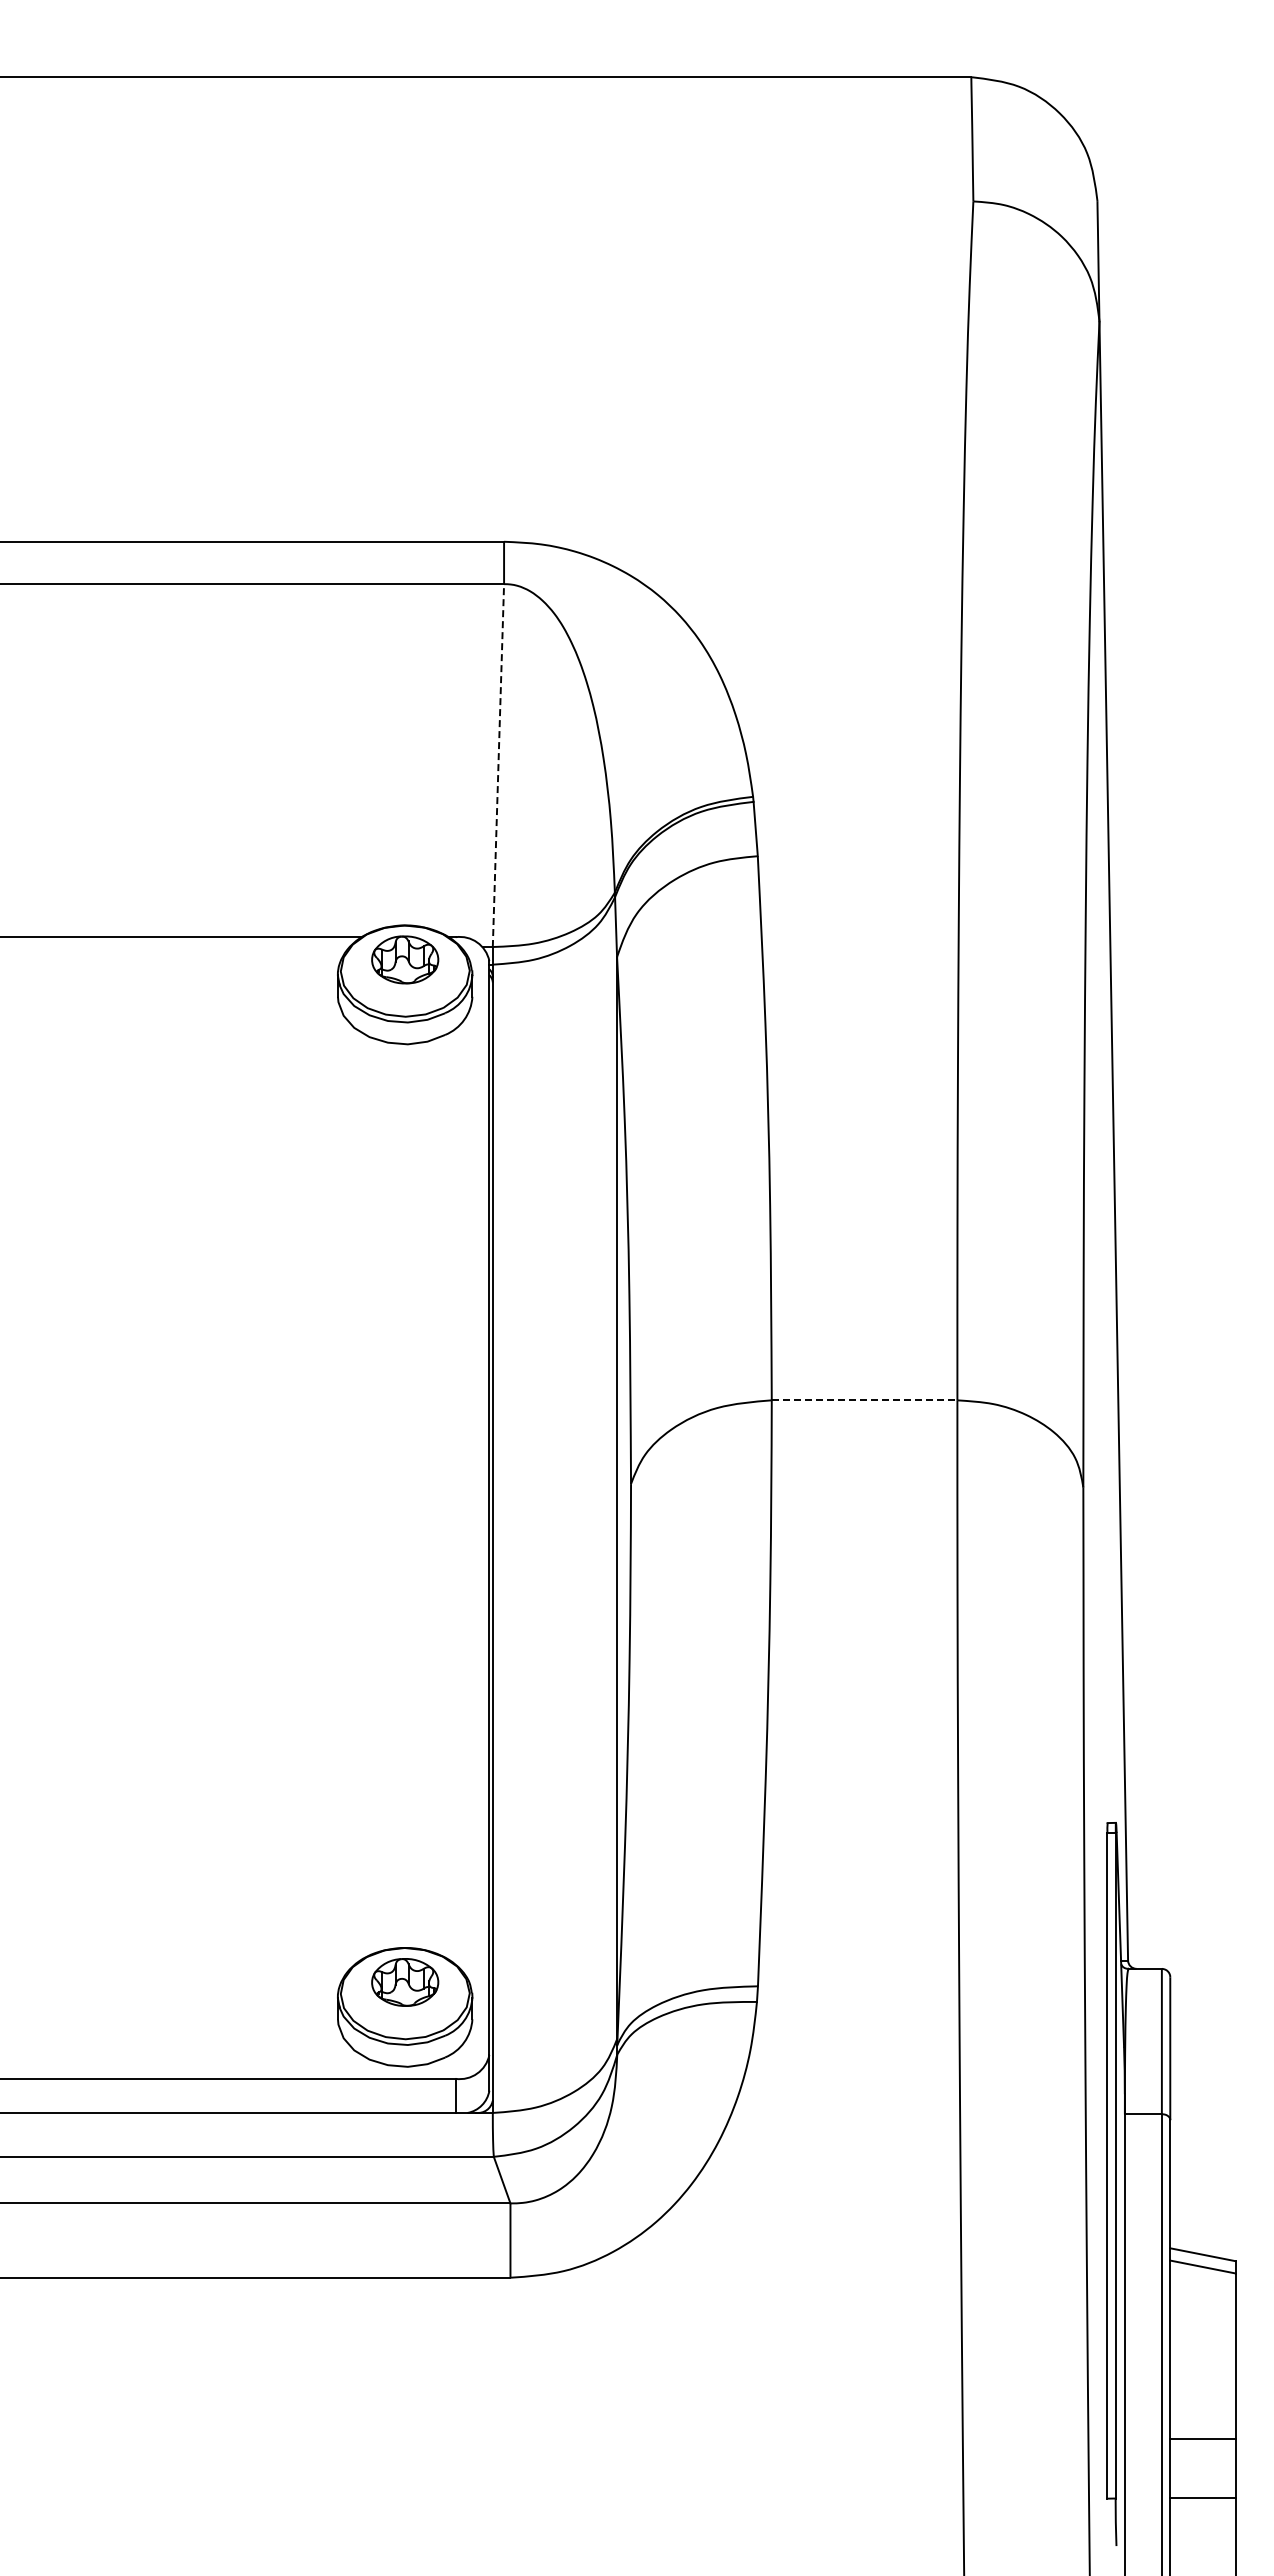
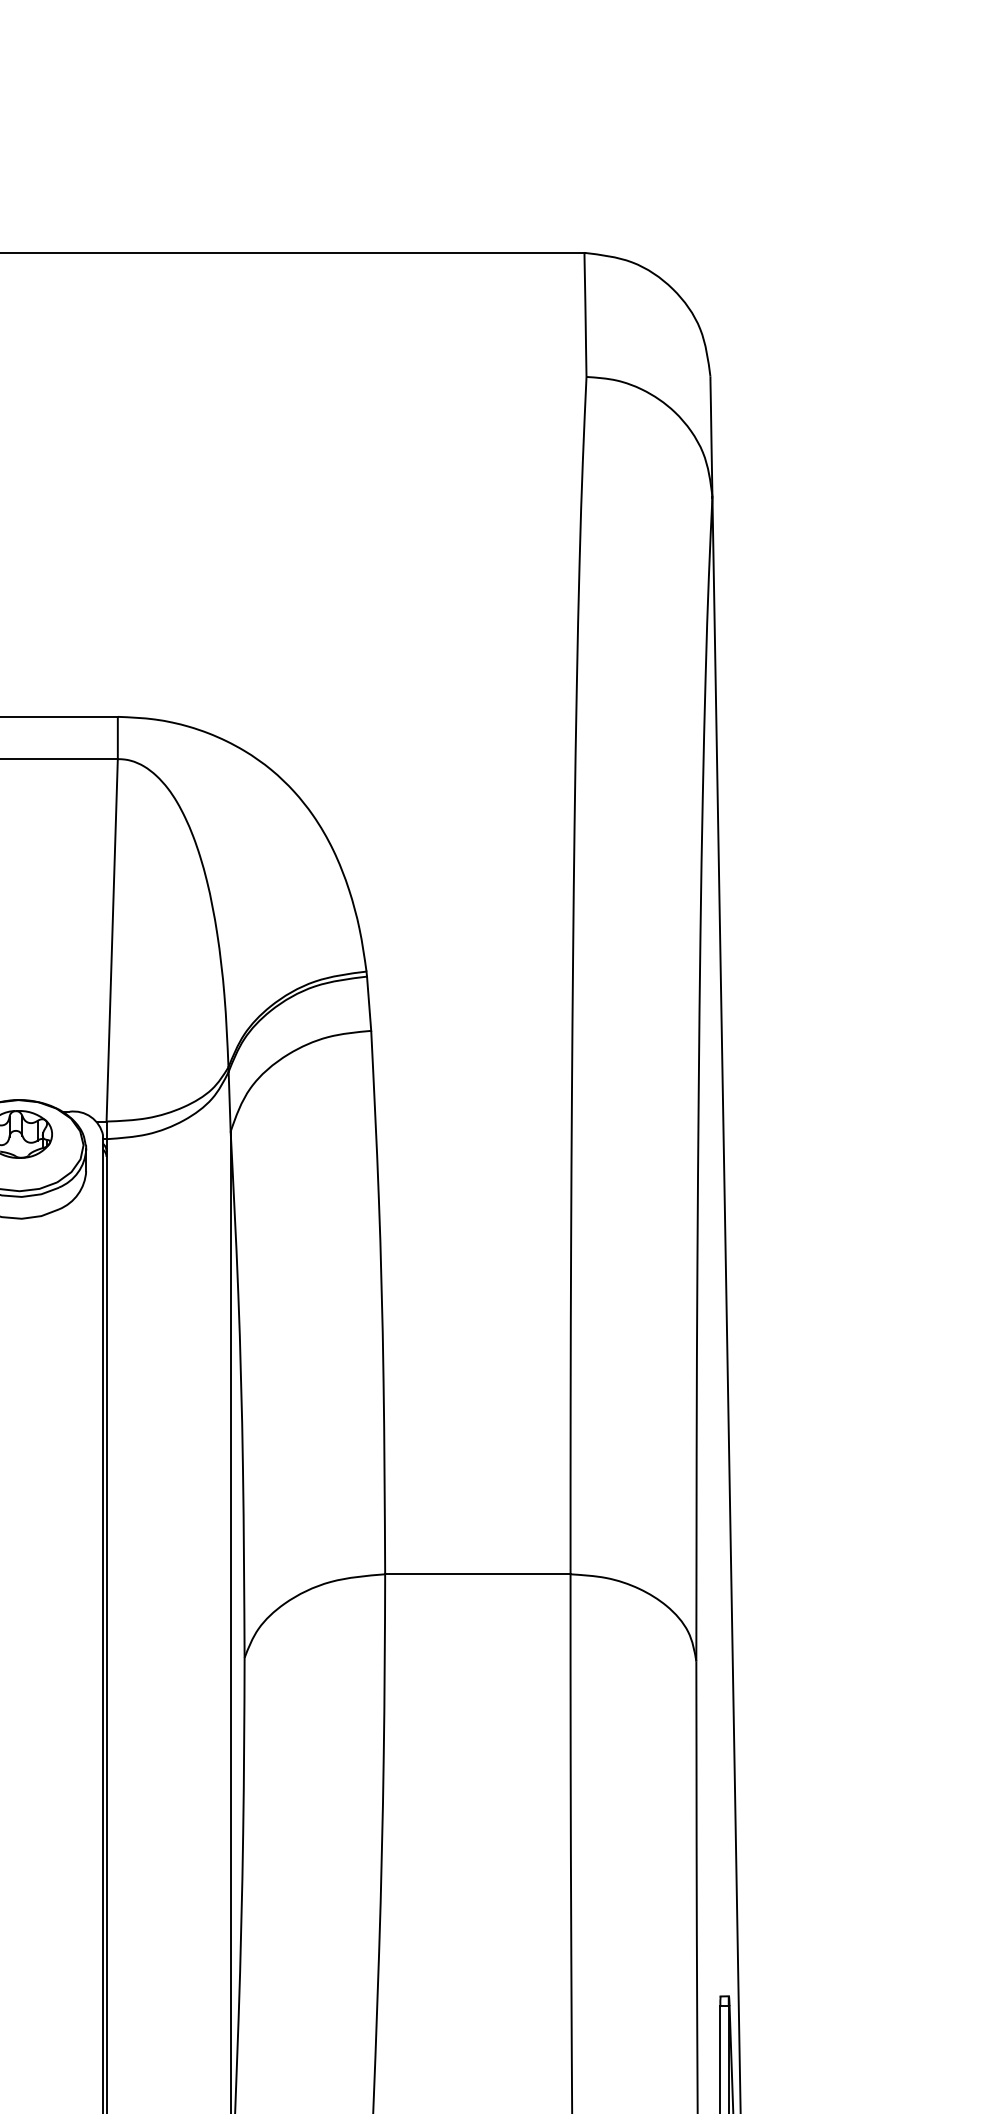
line: (498, 765) -> (112, 940), dashed -> solid
line: (864, 1400) -> (477, 1574), dashed -> solid

